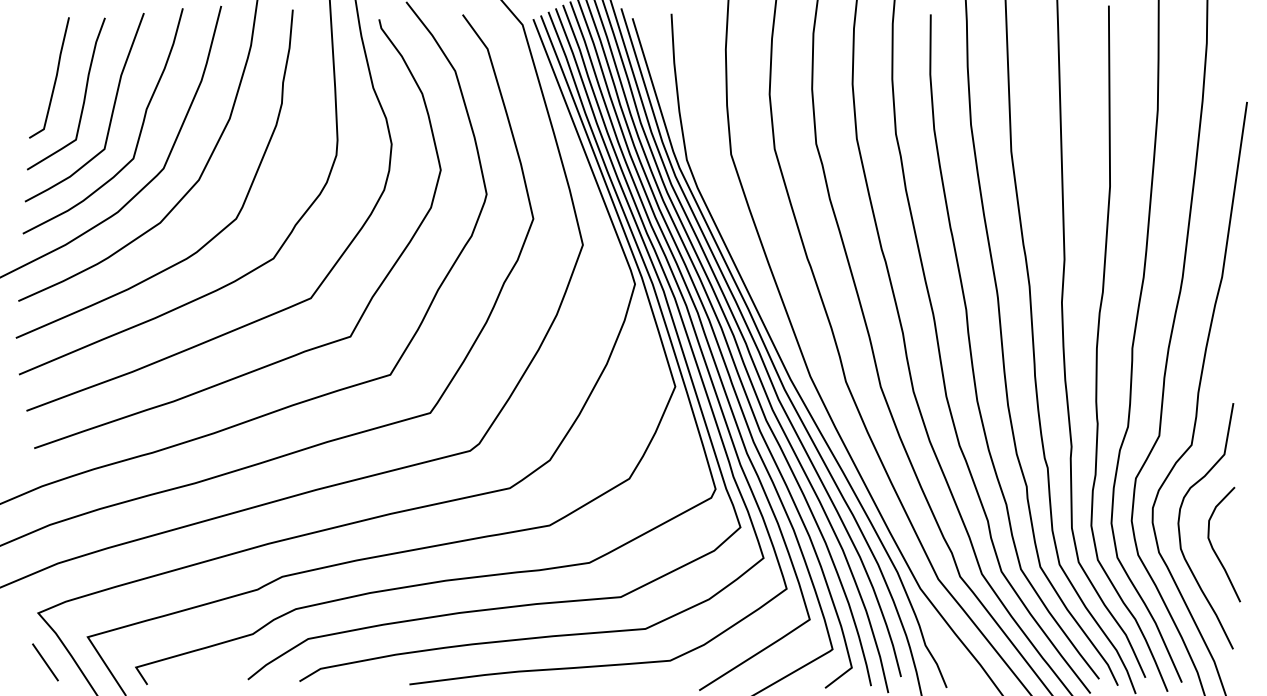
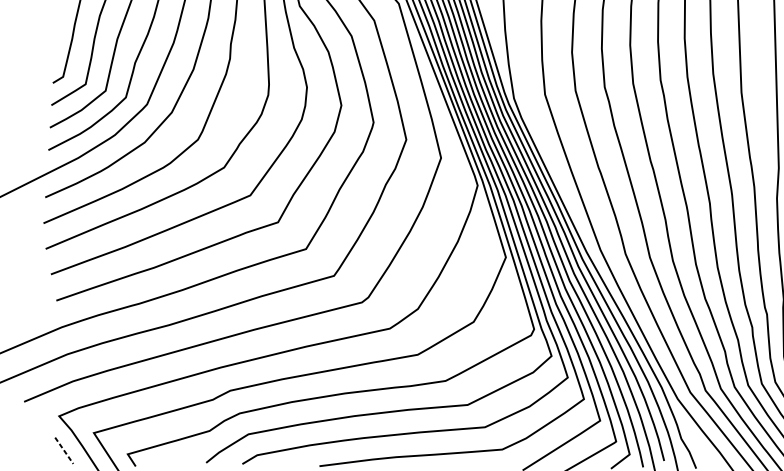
line: (45, 662) -> (64, 450), solid -> dashed

